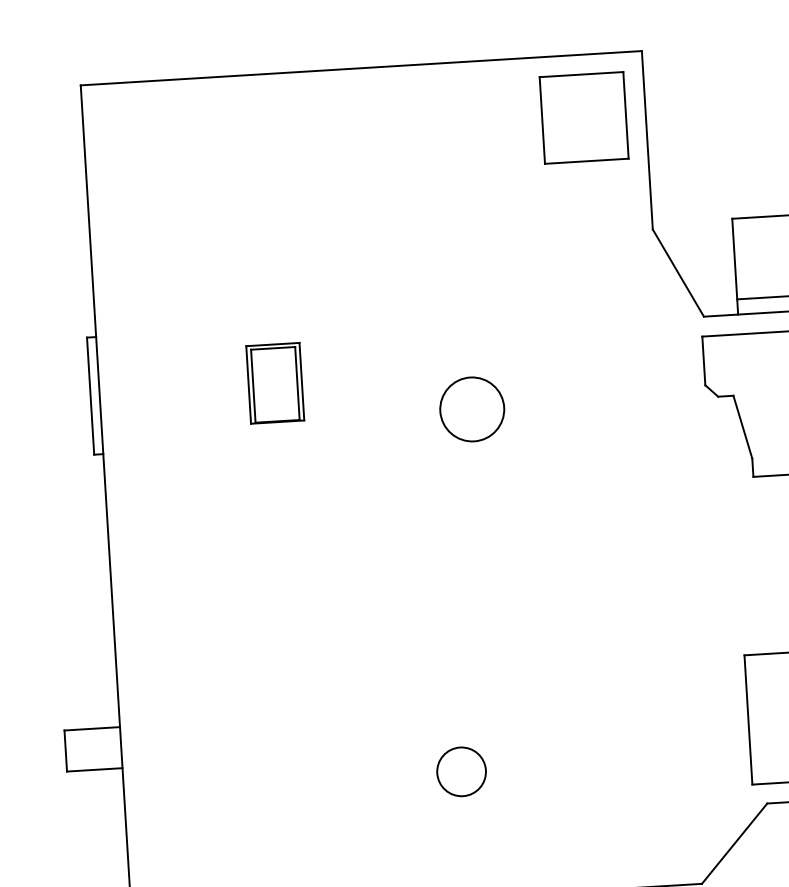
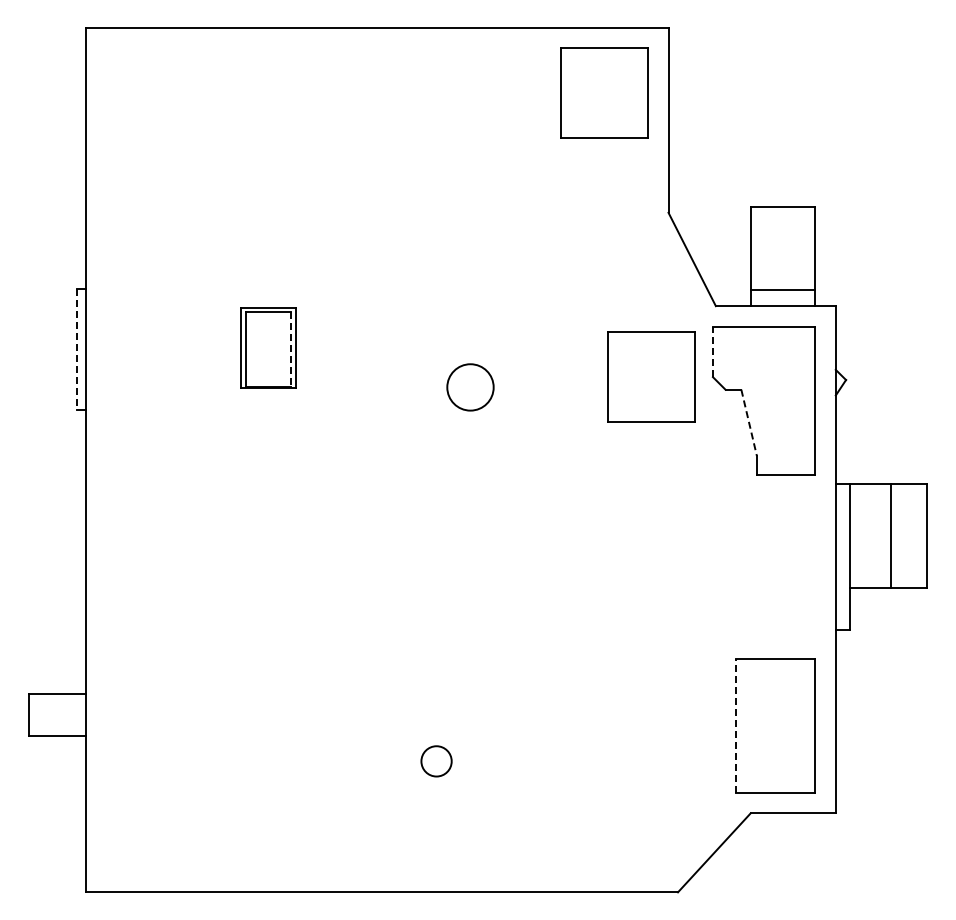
line: (703, 360) -> (712, 351), solid -> dashed
line: (297, 383) -> (291, 349), solid -> dashed
part: (646, 388) -> (651, 376), added
line: (90, 396) -> (76, 349), solid -> dashed
circle: (472, 409) -> (470, 387), size x0.7
line: (743, 426) -> (749, 422), solid -> dashed
line: (748, 719) -> (736, 725), solid -> dashed
circle: (461, 771) -> (436, 761), size x0.6

